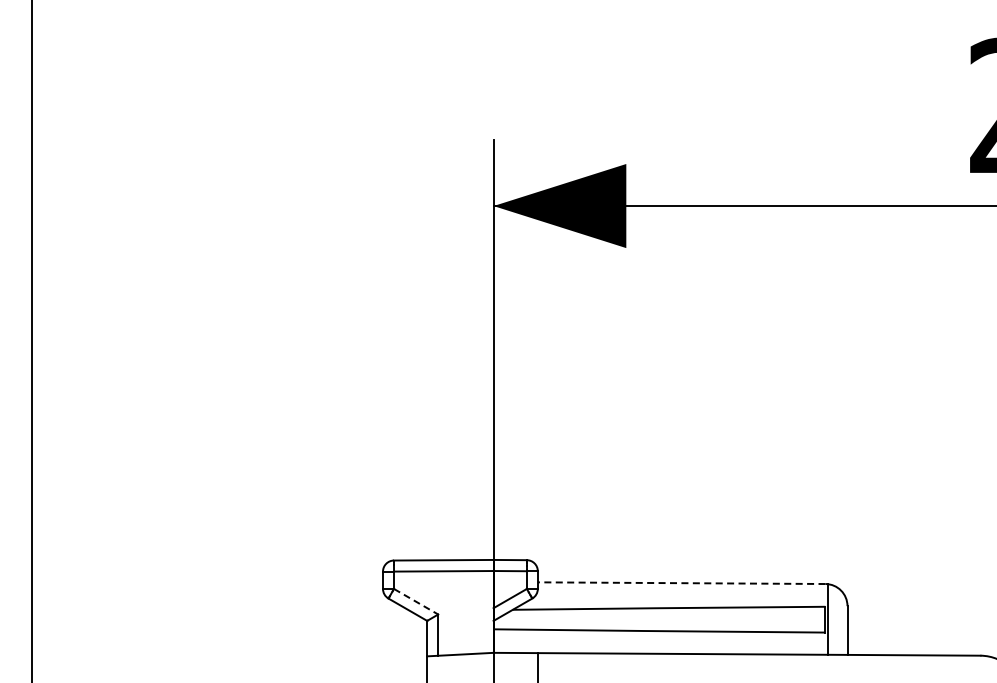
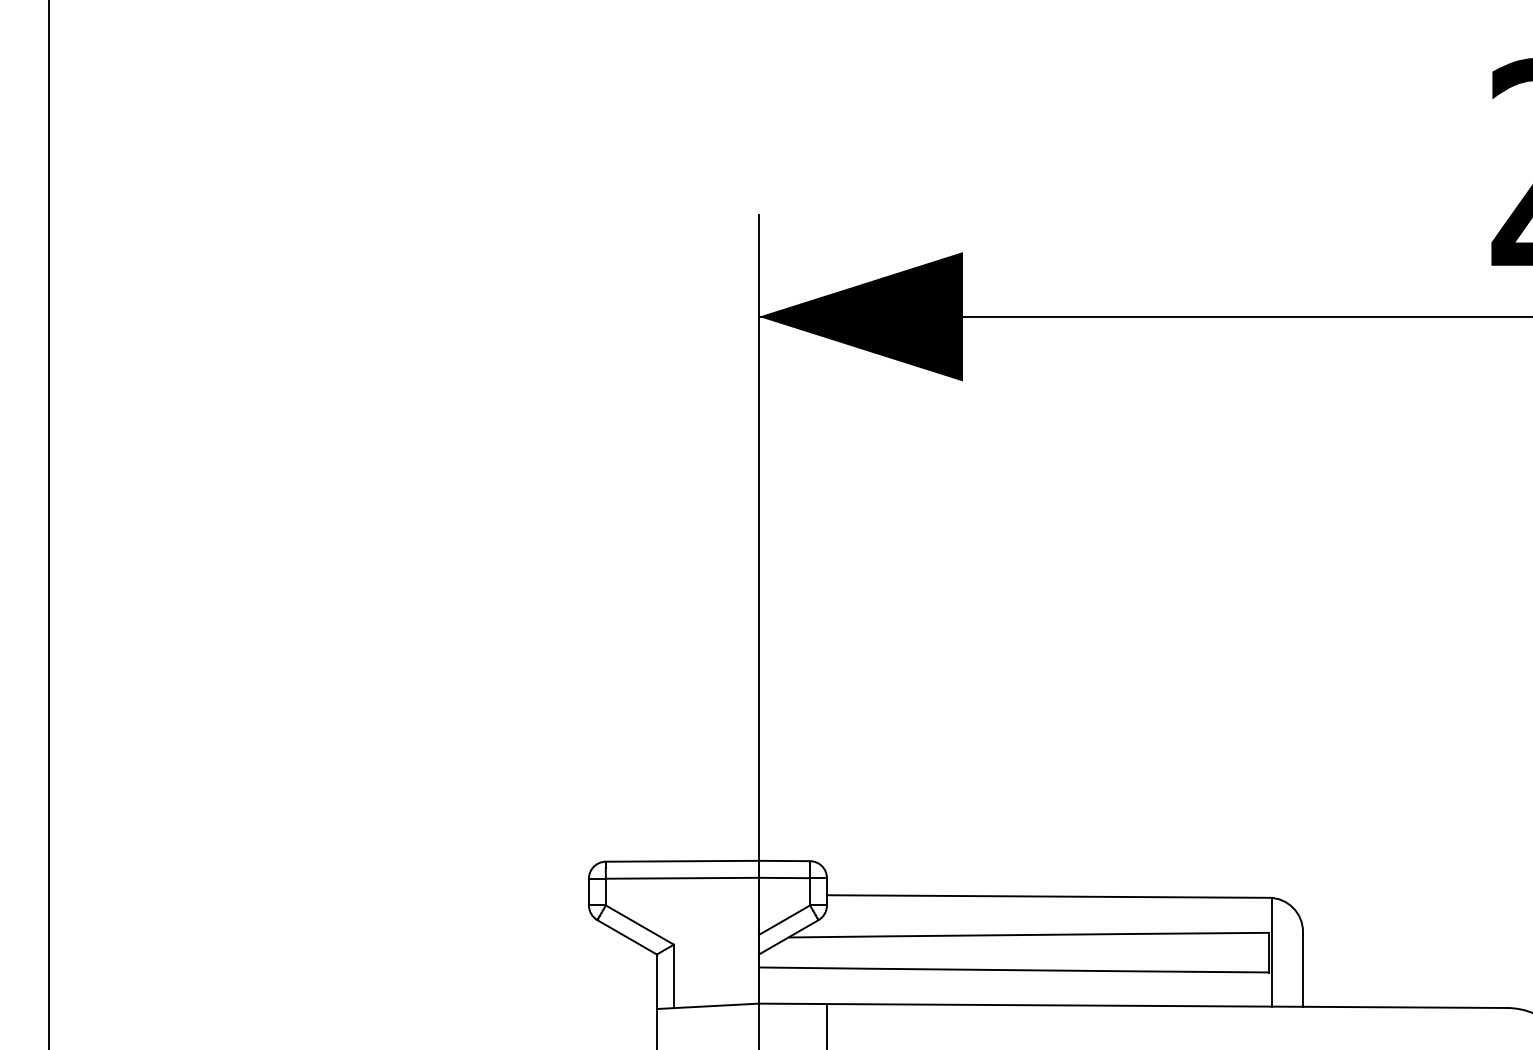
line: (681, 583) -> (1047, 897), dashed -> solid
line: (416, 601) -> (640, 924), dashed -> solid

